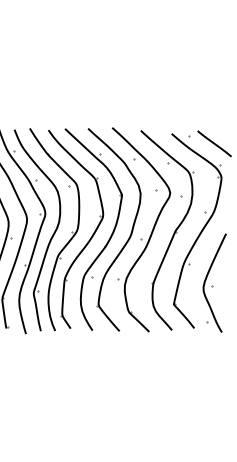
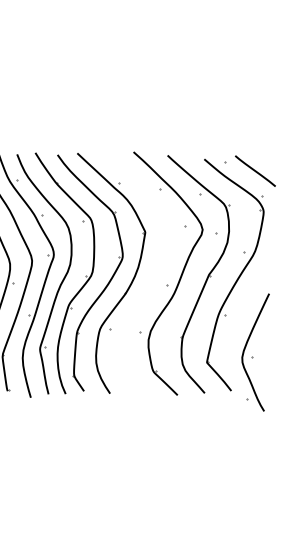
part: (128, 237) -> (152, 282), removed
part: (214, 282) -> (255, 351), moved

